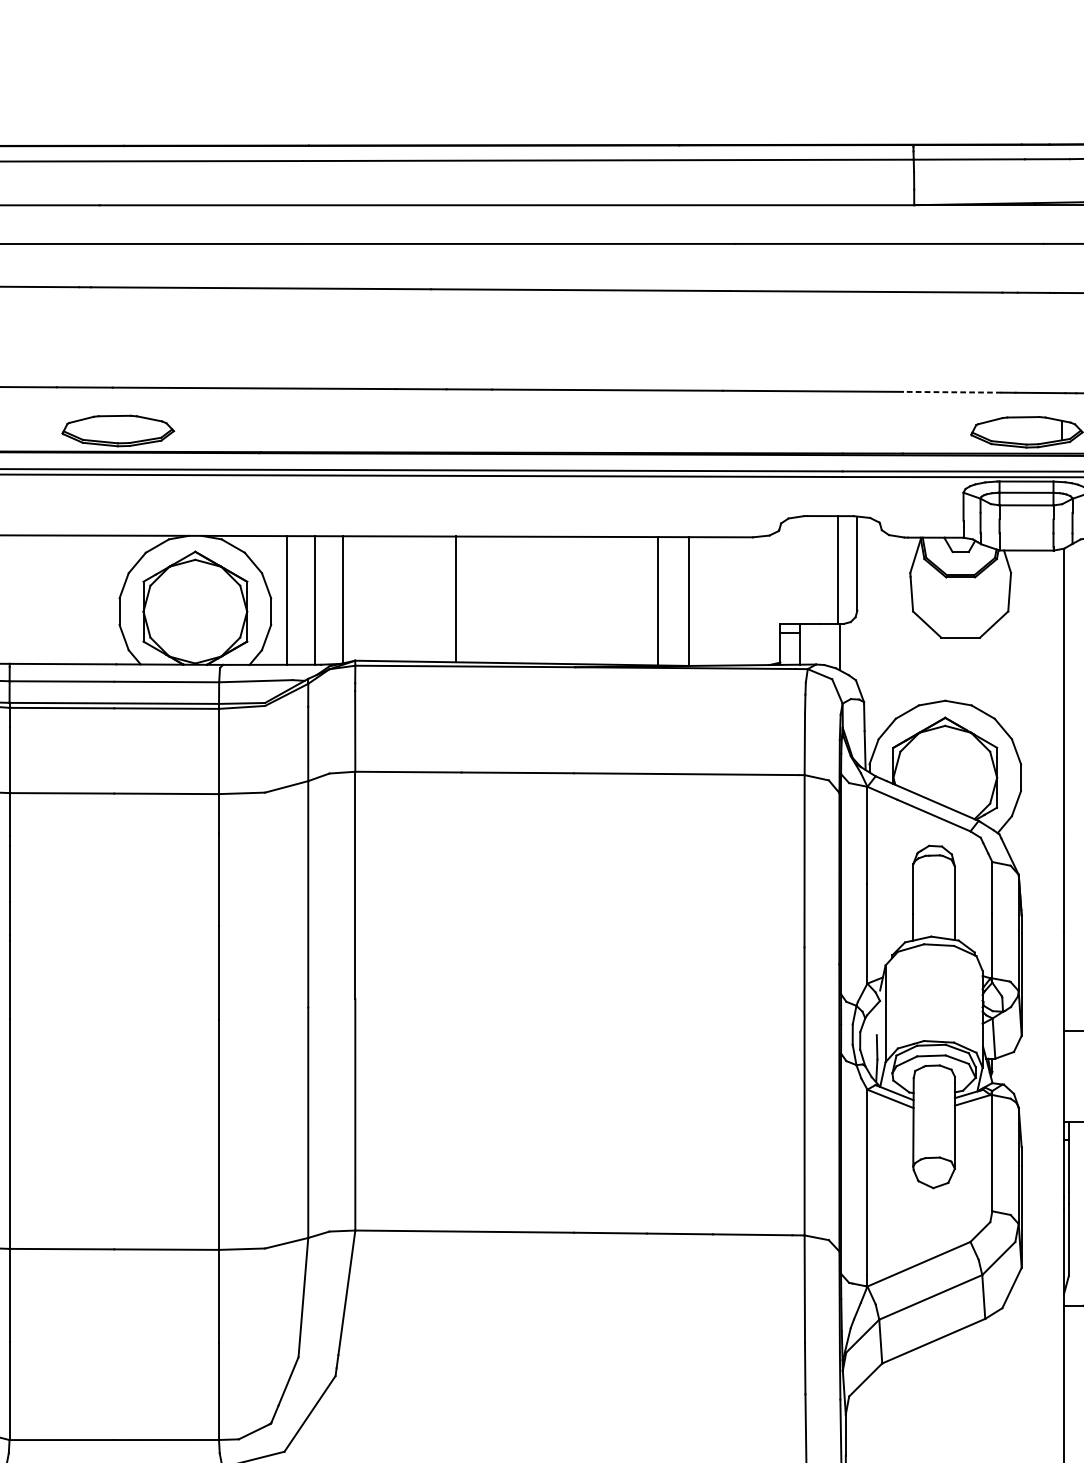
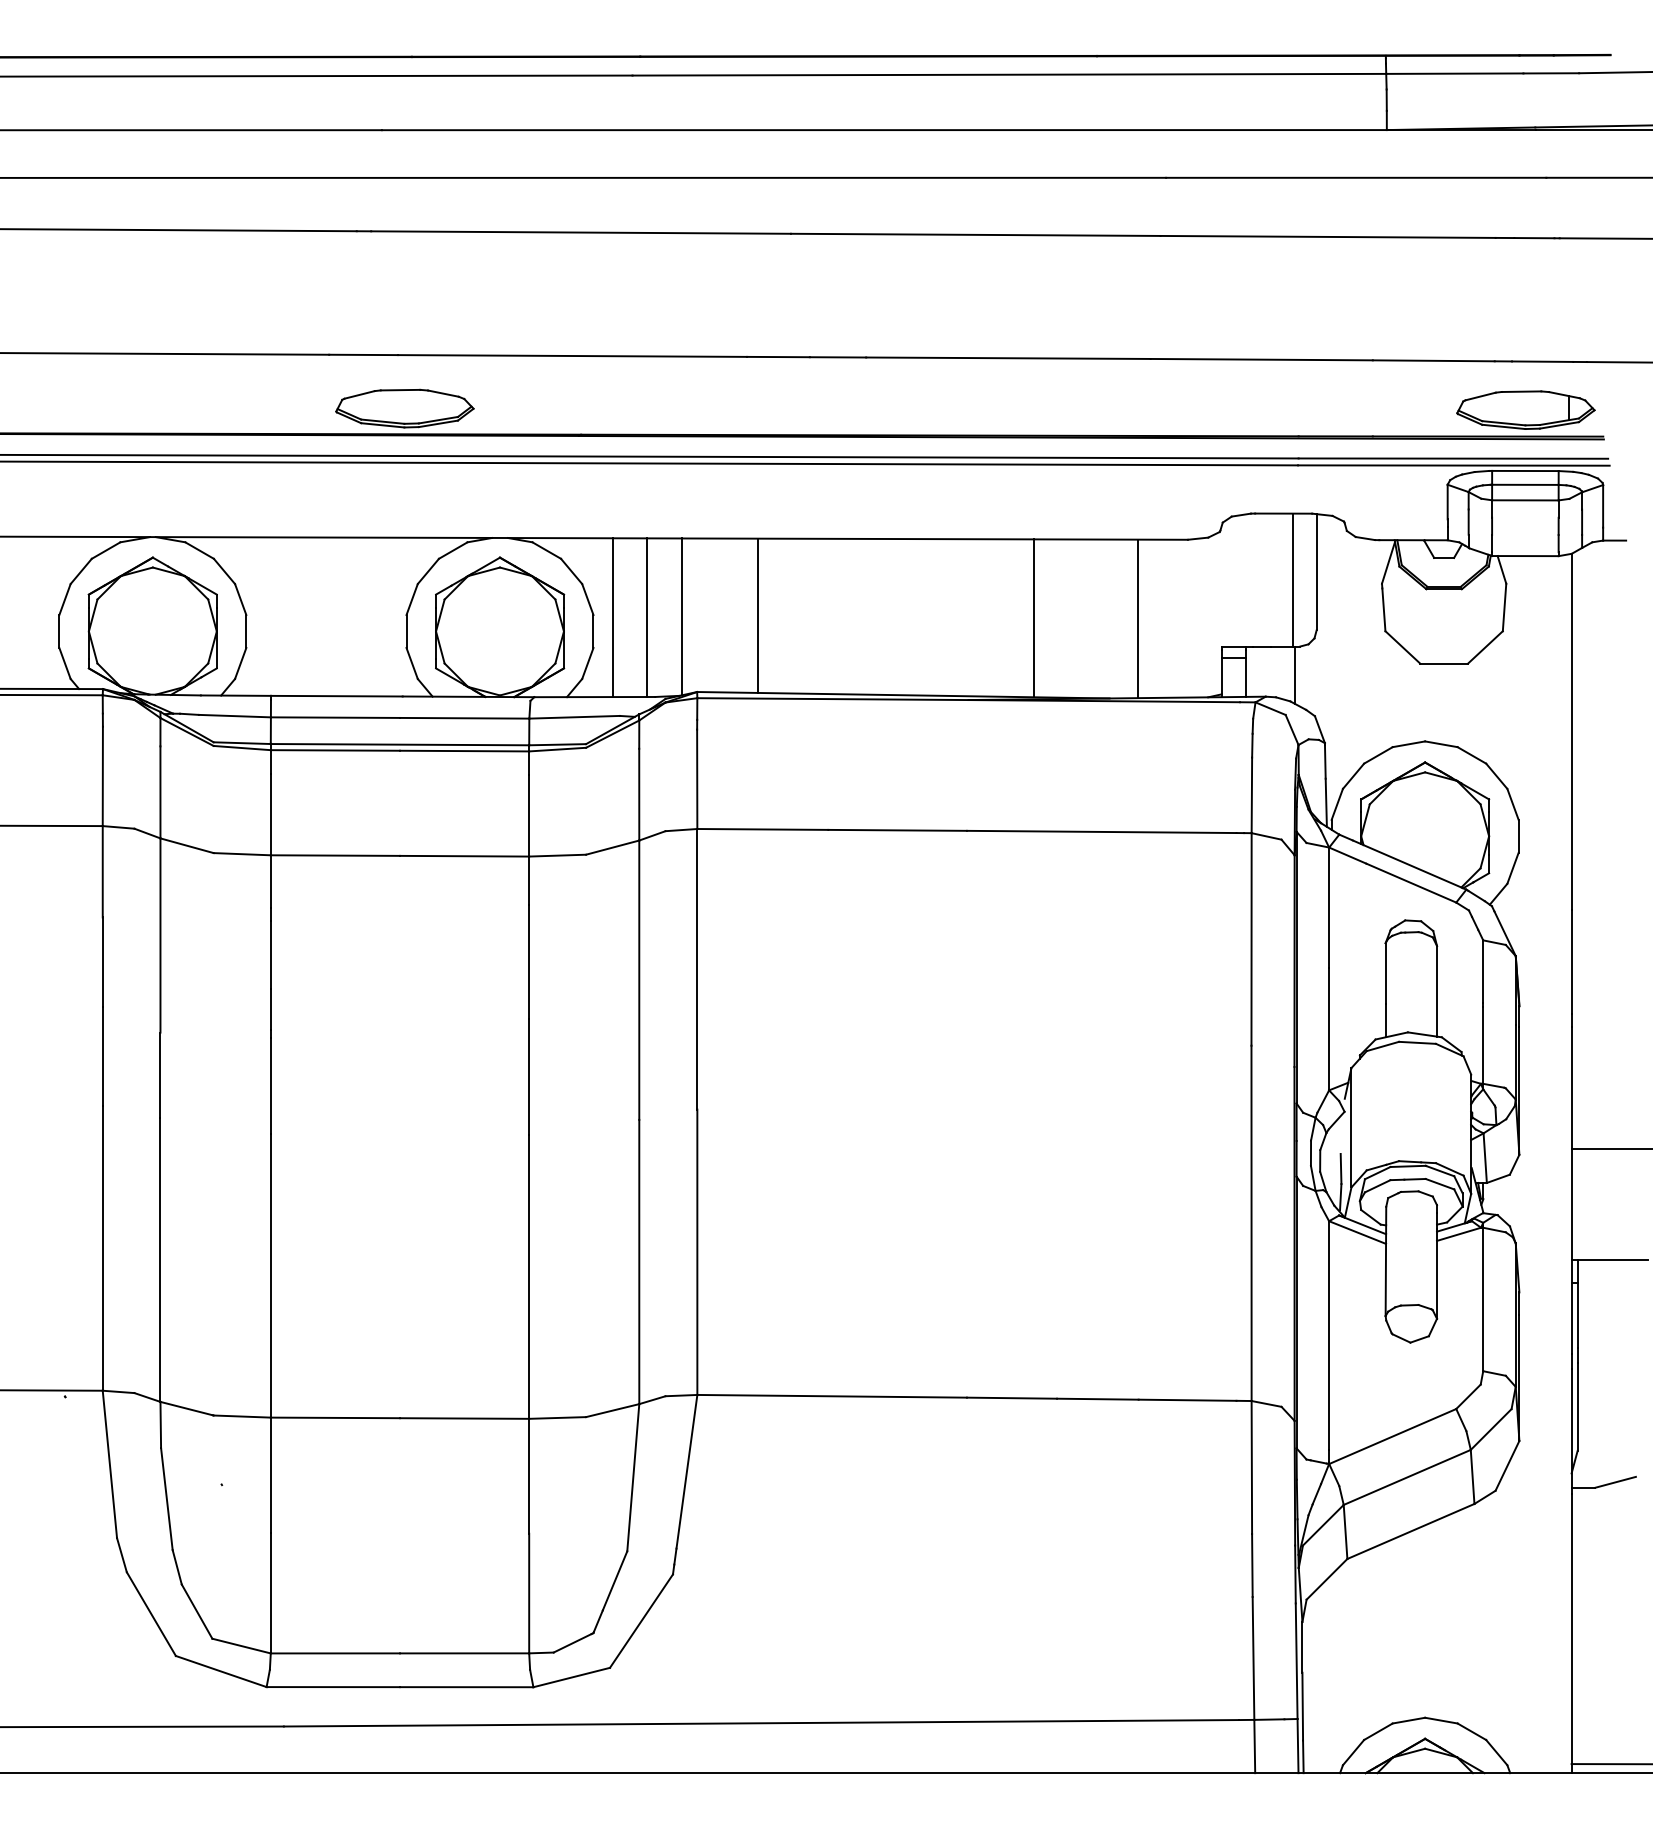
line: (952, 392) -> (1433, 360), dashed -> solid
line: (455, 598) -> (757, 615), moved
line: (657, 601) -> (1137, 618), moved
line: (689, 601) -> (1034, 618), moved

